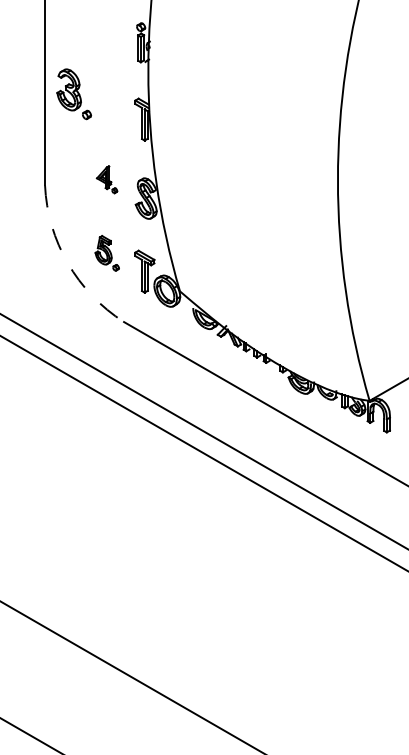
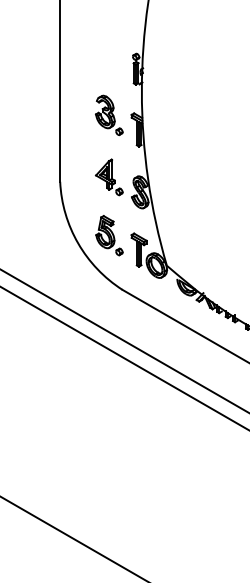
part: (73, 94) -> (108, 115), moved
part: (106, 179) -> (108, 177), size x1.67
part: (106, 253) -> (108, 235), size x1.43
arc: (67, 263) -> (77, 243), dashed -> solid

